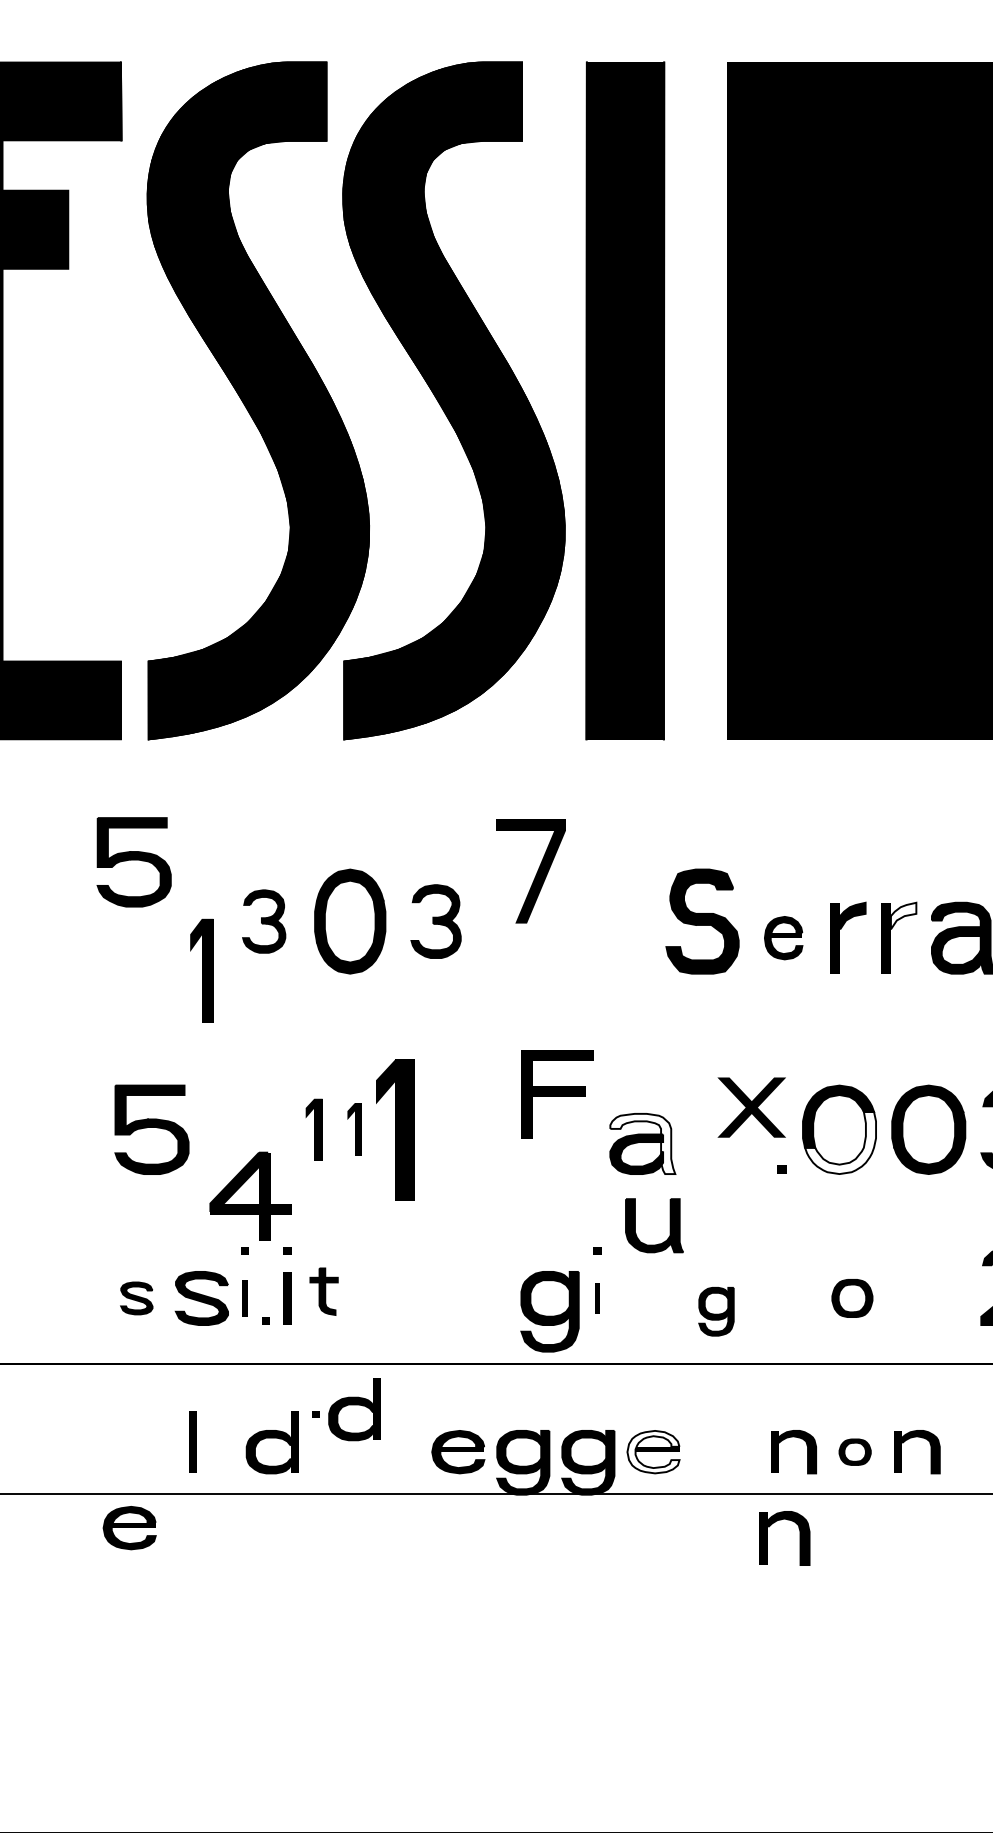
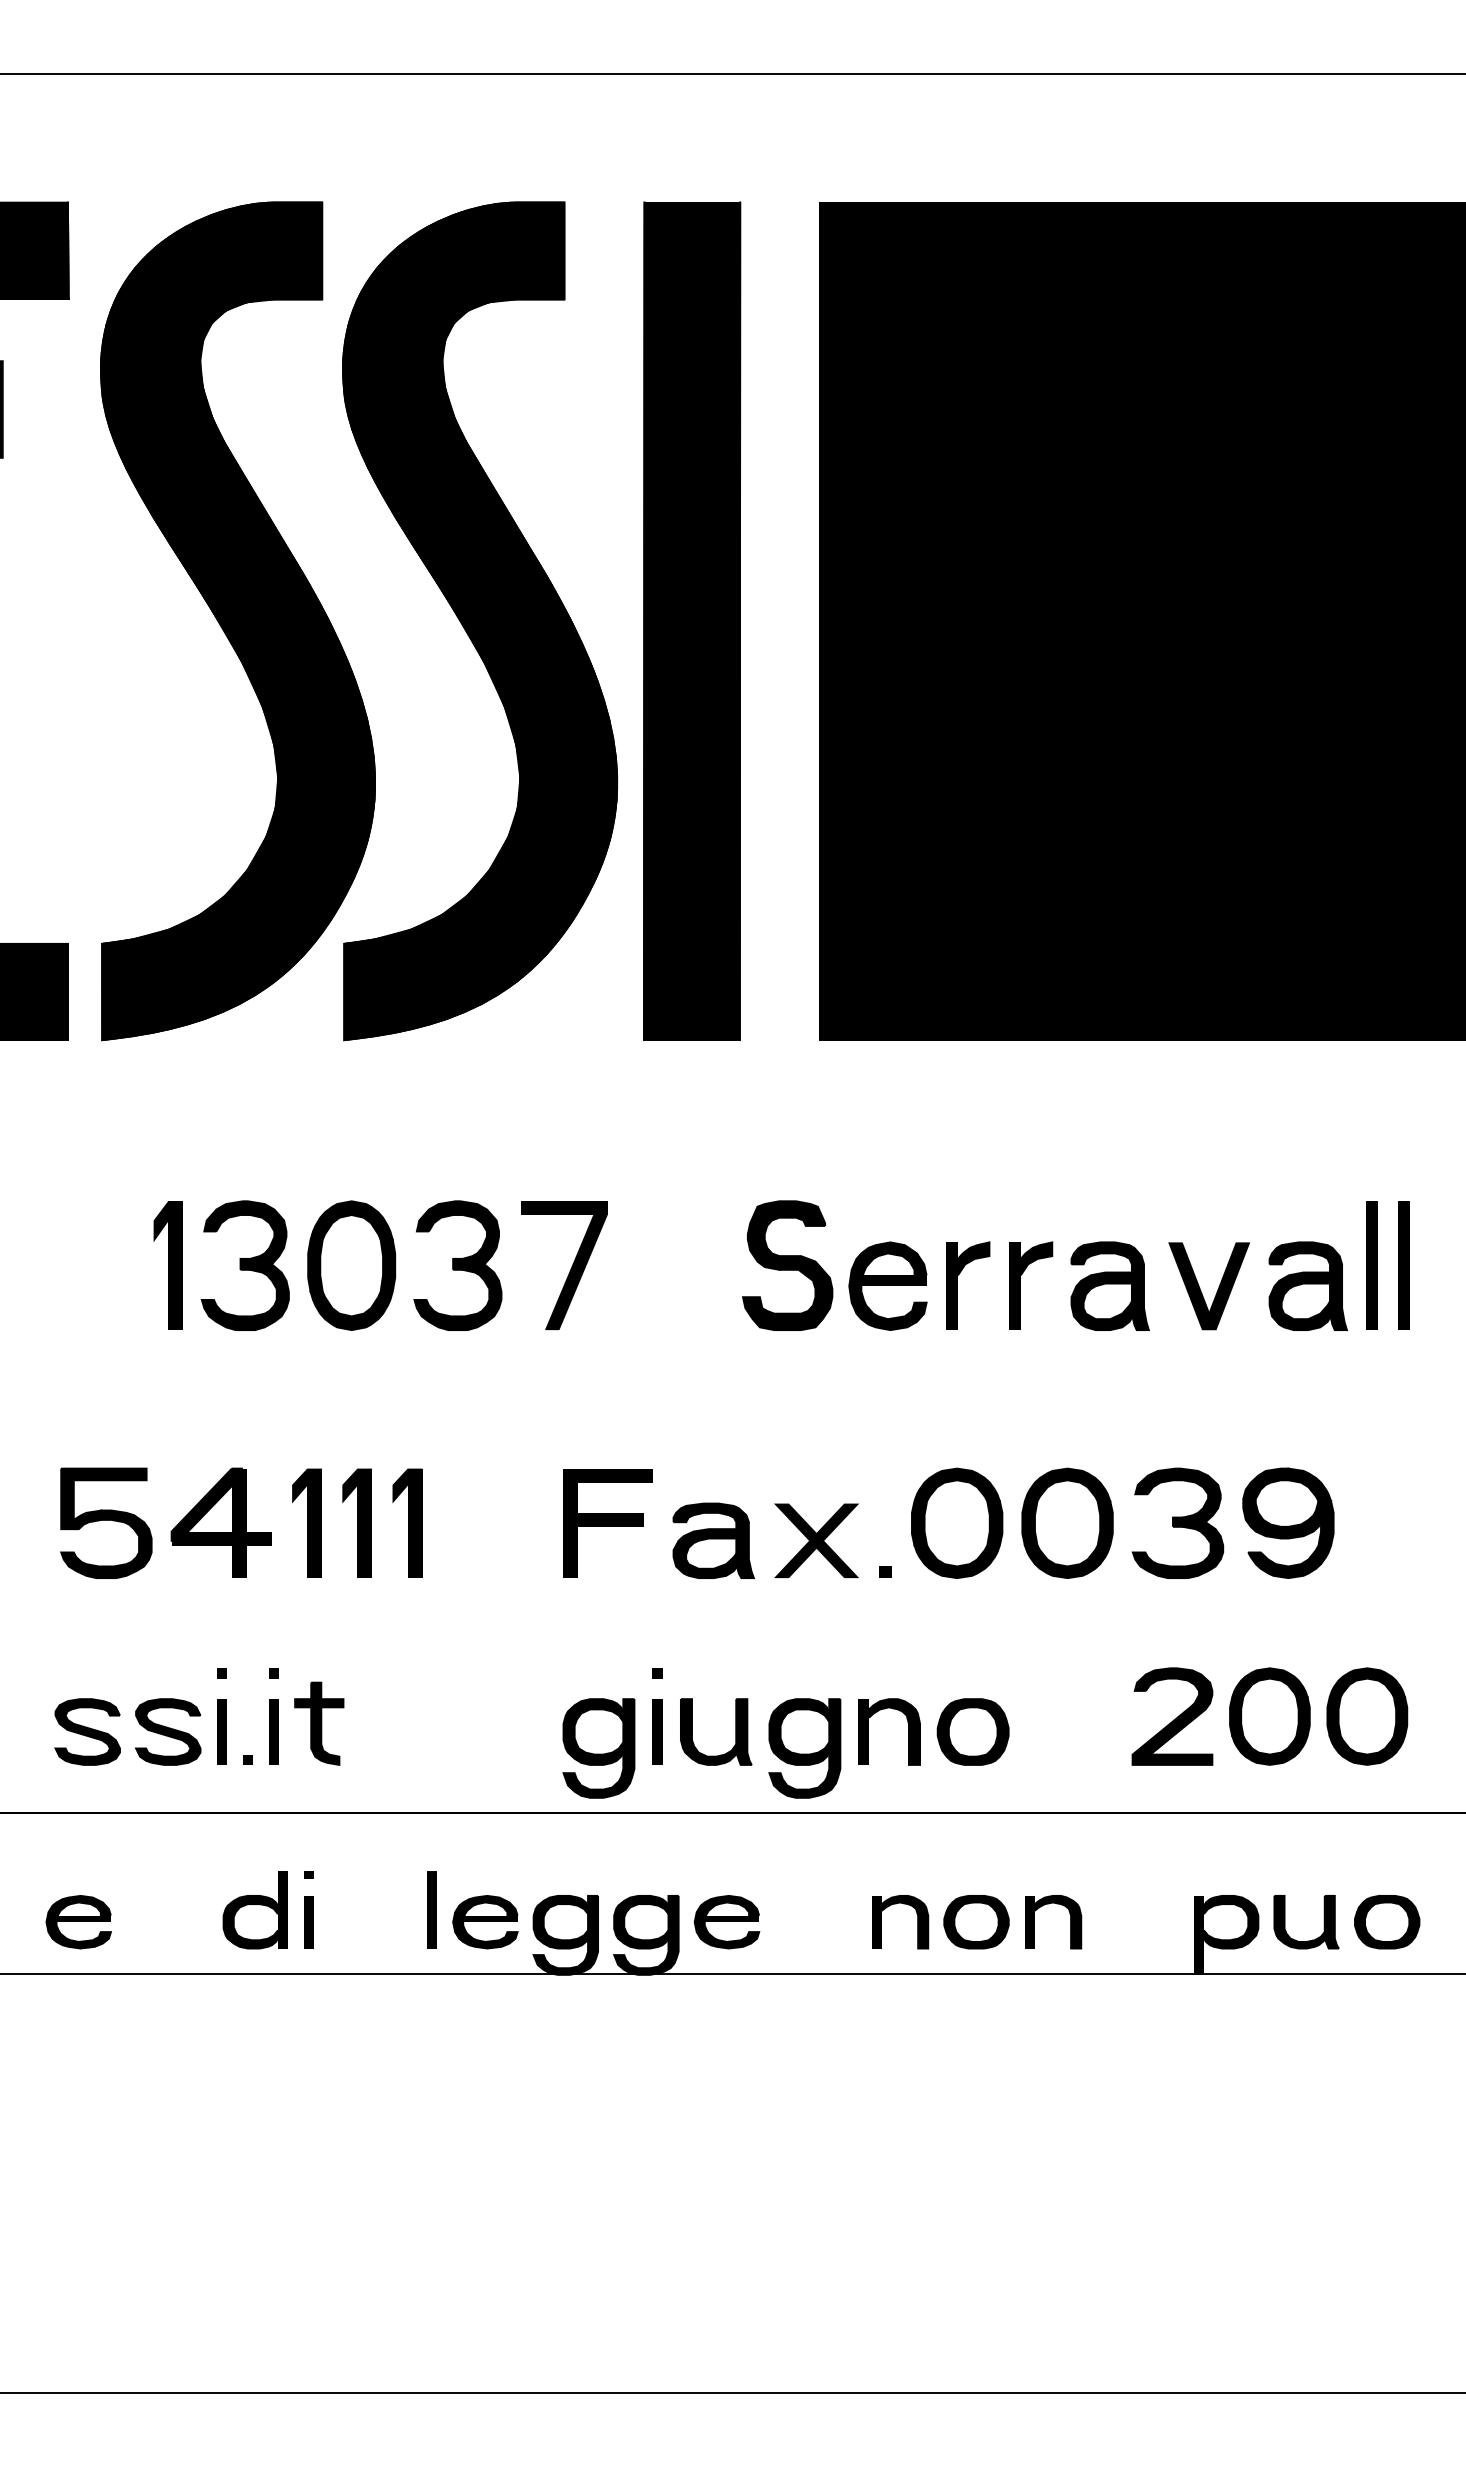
part: (134, 861) -> (84, 1191), removed
part: (535, 873) -> (570, 1268), moved
fill: (903, 915) -> (1036, 1258), added
part: (263, 921) -> (244, 1265), size x1.67
part: (435, 921) -> (457, 1265), size x1.43
part: (783, 937) -> (887, 1285), size x1.67
part: (201, 970) -> (167, 1265), moved
part: (556, 1094) -> (607, 1523), moved
part: (751, 1107) -> (816, 1540), moved
part: (313, 1129) -> (306, 1522), size x1.43
part: (354, 1129) -> (356, 1522), size x1.67
part: (395, 1129) -> (407, 1522), size x0.62
fill: (840, 1142) -> (958, 1539), added
fill: (642, 1143) -> (713, 1540), added
part: (249, 1196) -> (220, 1522), moved
part: (670, 1225) -> (735, 1731), moved
part: (324, 1291) -> (319, 1723), size x1.43
part: (136, 1298) -> (87, 1731), size x1.67
part: (245, 1298) -> (221, 1731), size x1.43
part: (597, 1298) -> (657, 1731), size x1.67
part: (851, 1298) -> (972, 1731), size x1.43
part: (716, 1311) -> (804, 1748), size x1.67
part: (354, 1409) -> (356, 1869), removed
part: (192, 1441) -> (431, 1909), moved
fill: (653, 1451) -> (726, 1921), added
part: (315, 1452) -> (308, 1922), added
part: (855, 1452) -> (976, 1922), size x1.67
part: (129, 1528) -> (78, 1922), moved
part: (800, 1538) -> (908, 1731), moved

